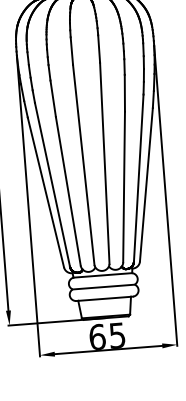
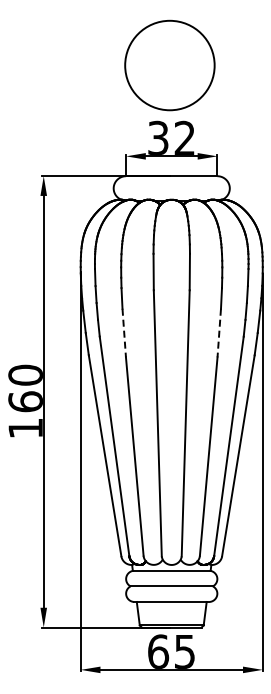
line: (125, 93) -> (219, 333), solid -> dashed
line: (53, 99) -> (124, 333), solid -> dashed

